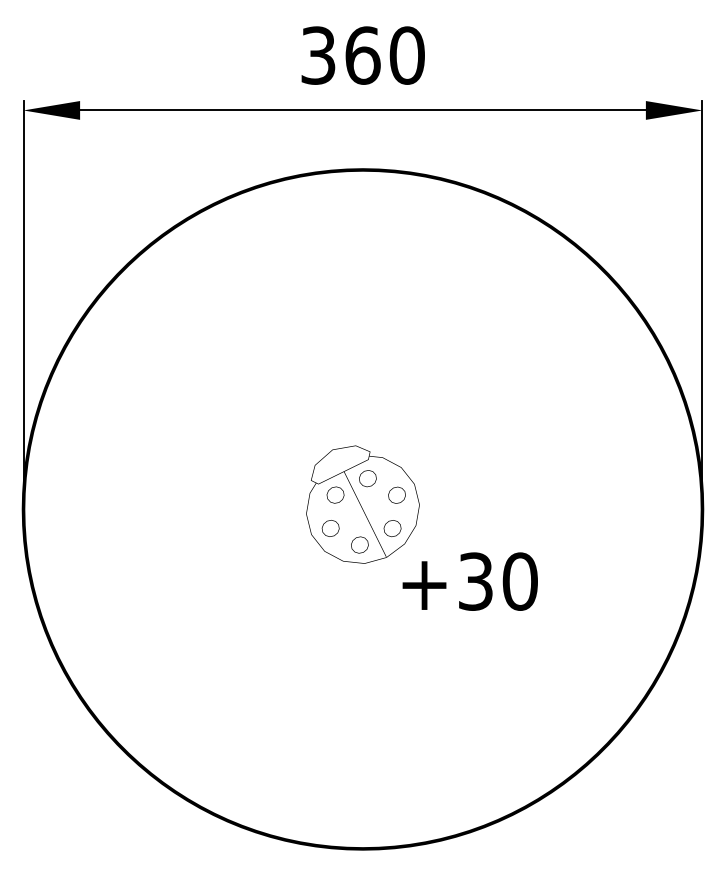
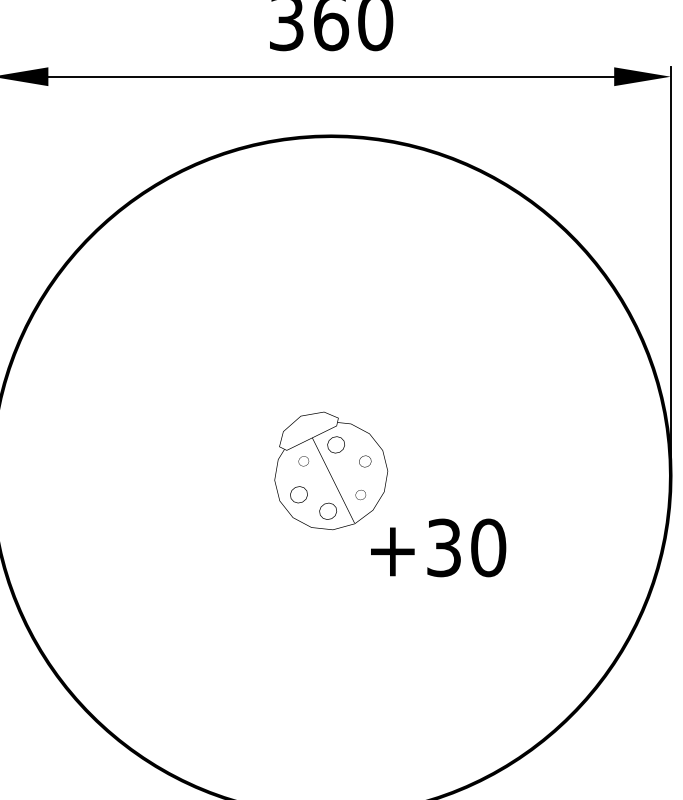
part: (335, 494) -> (303, 460), size x0.6
part: (396, 494) -> (364, 460), size x0.7
part: (392, 528) -> (360, 494), size x0.6

